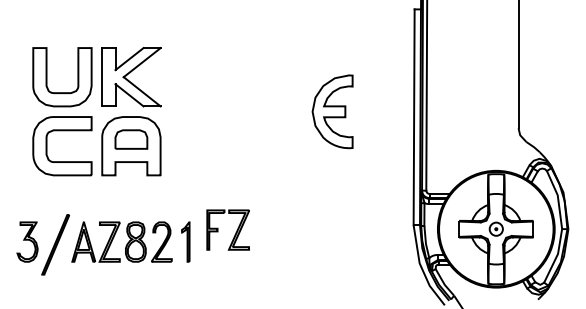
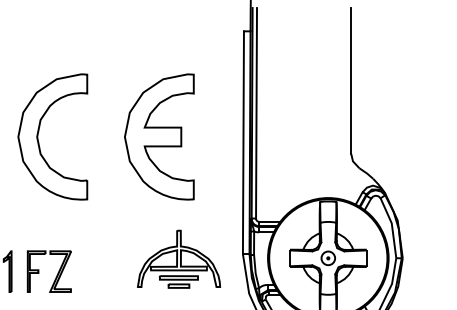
part: (216, 107) -> (39, 132), added
part: (332, 111) -> (159, 136), size x1.67
part: (351, 229) -> (178, 258), added
part: (235, 232) -> (56, 274), moved

